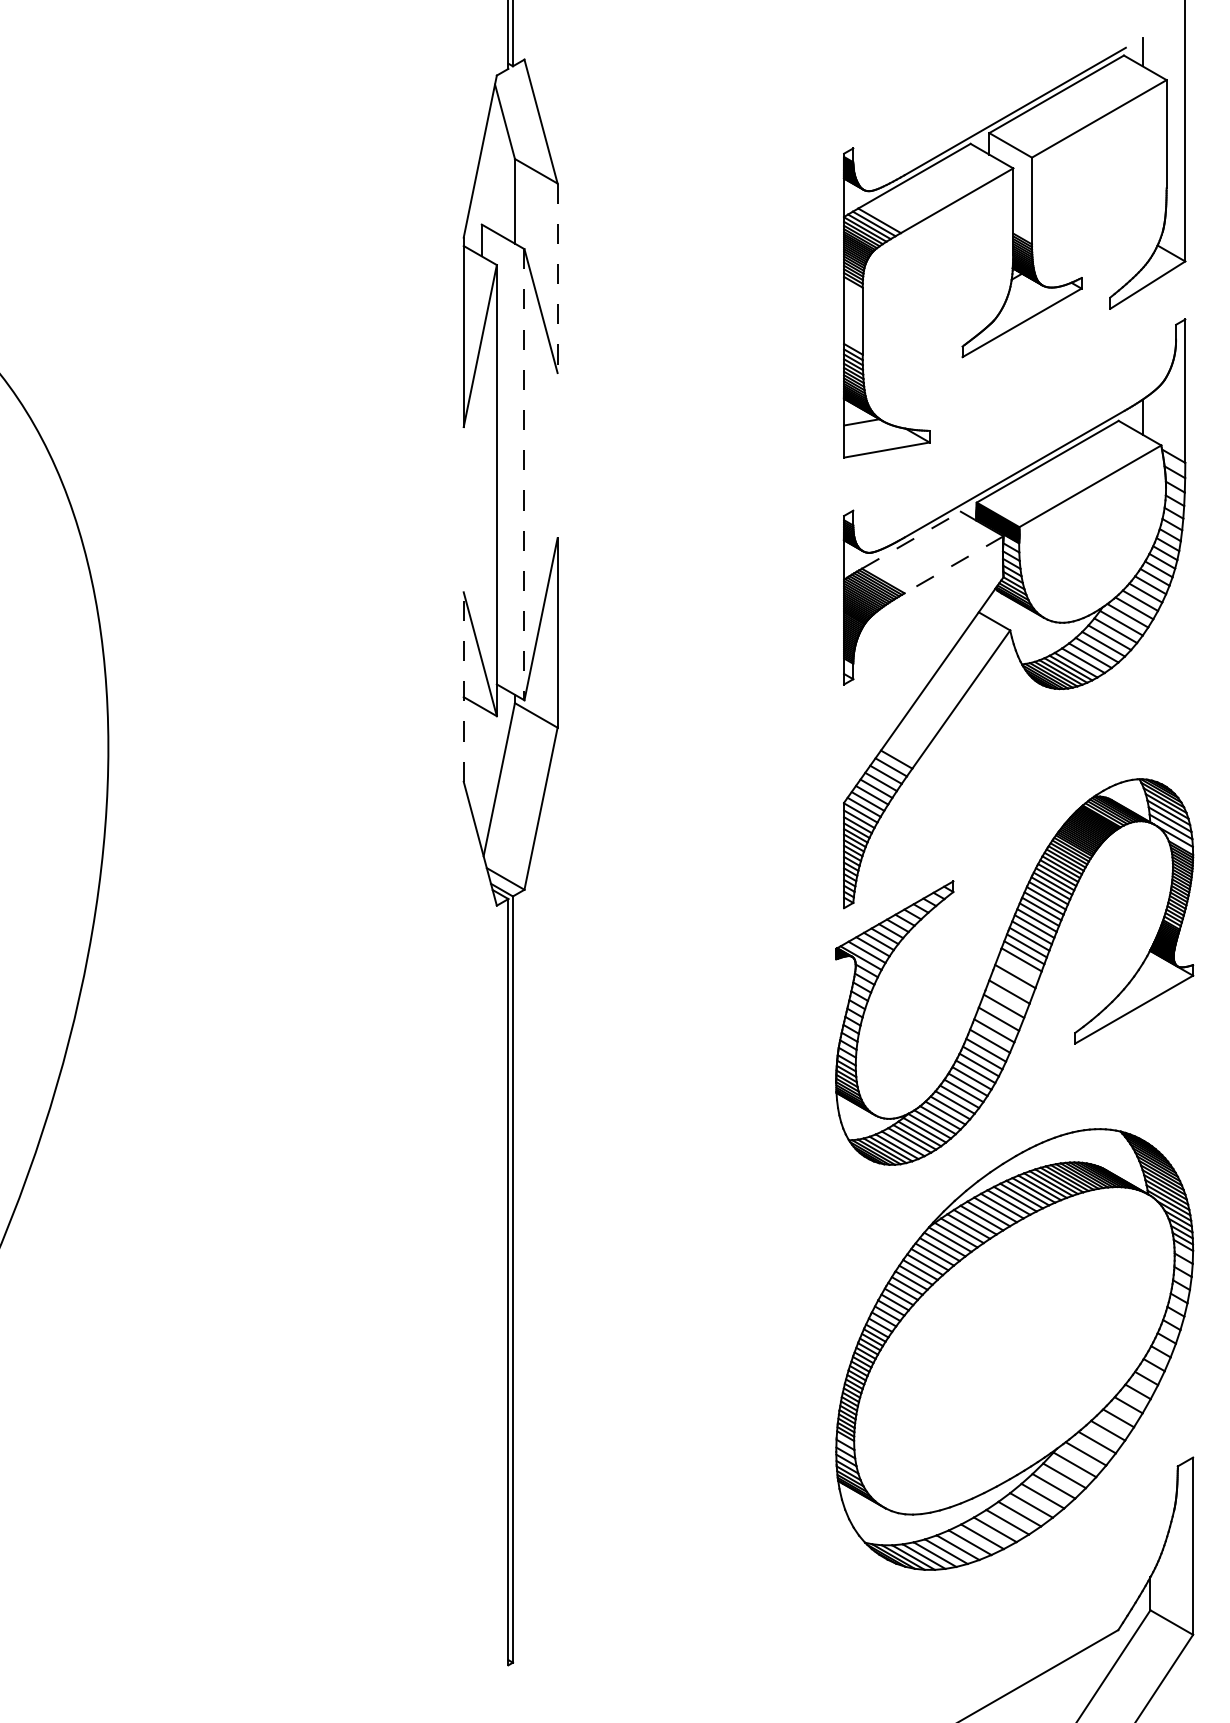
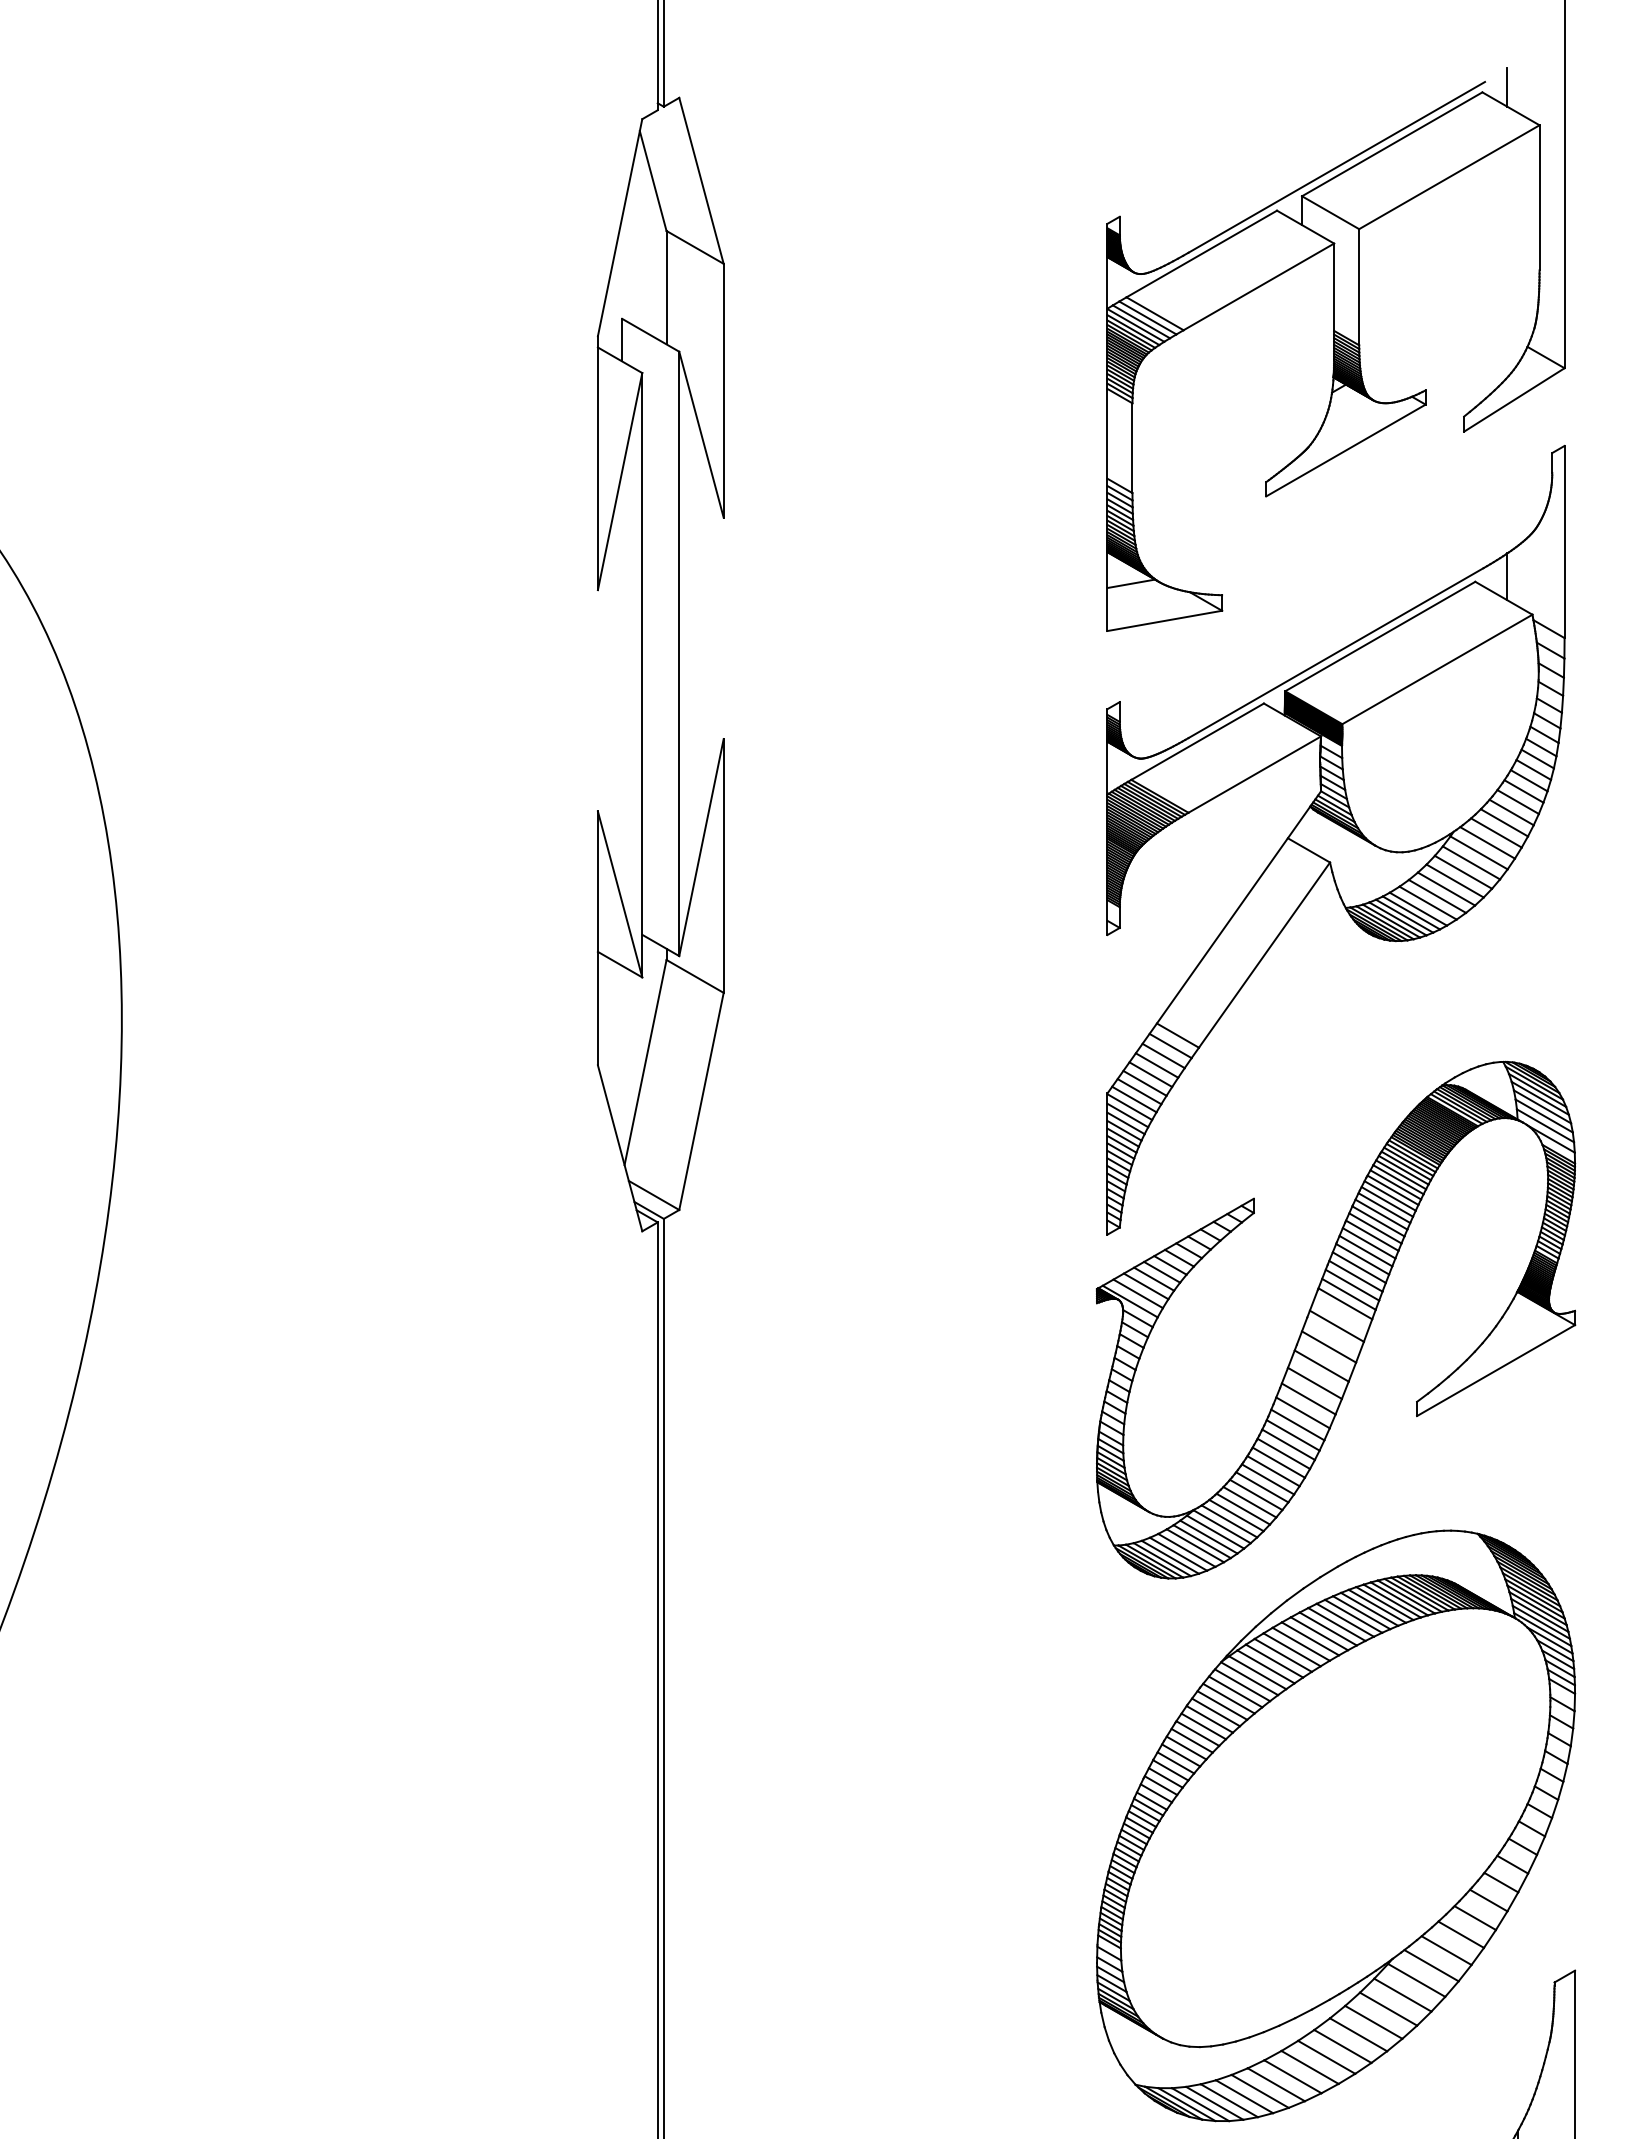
line: (557, 278) -> (723, 391), dashed -> solid
line: (524, 474) -> (679, 653), dashed -> solid
line: (911, 540) -> (1197, 742), dashed -> solid
line: (953, 565) -> (1254, 775), dashed -> solid
line: (463, 687) -> (597, 938), dashed -> solid

